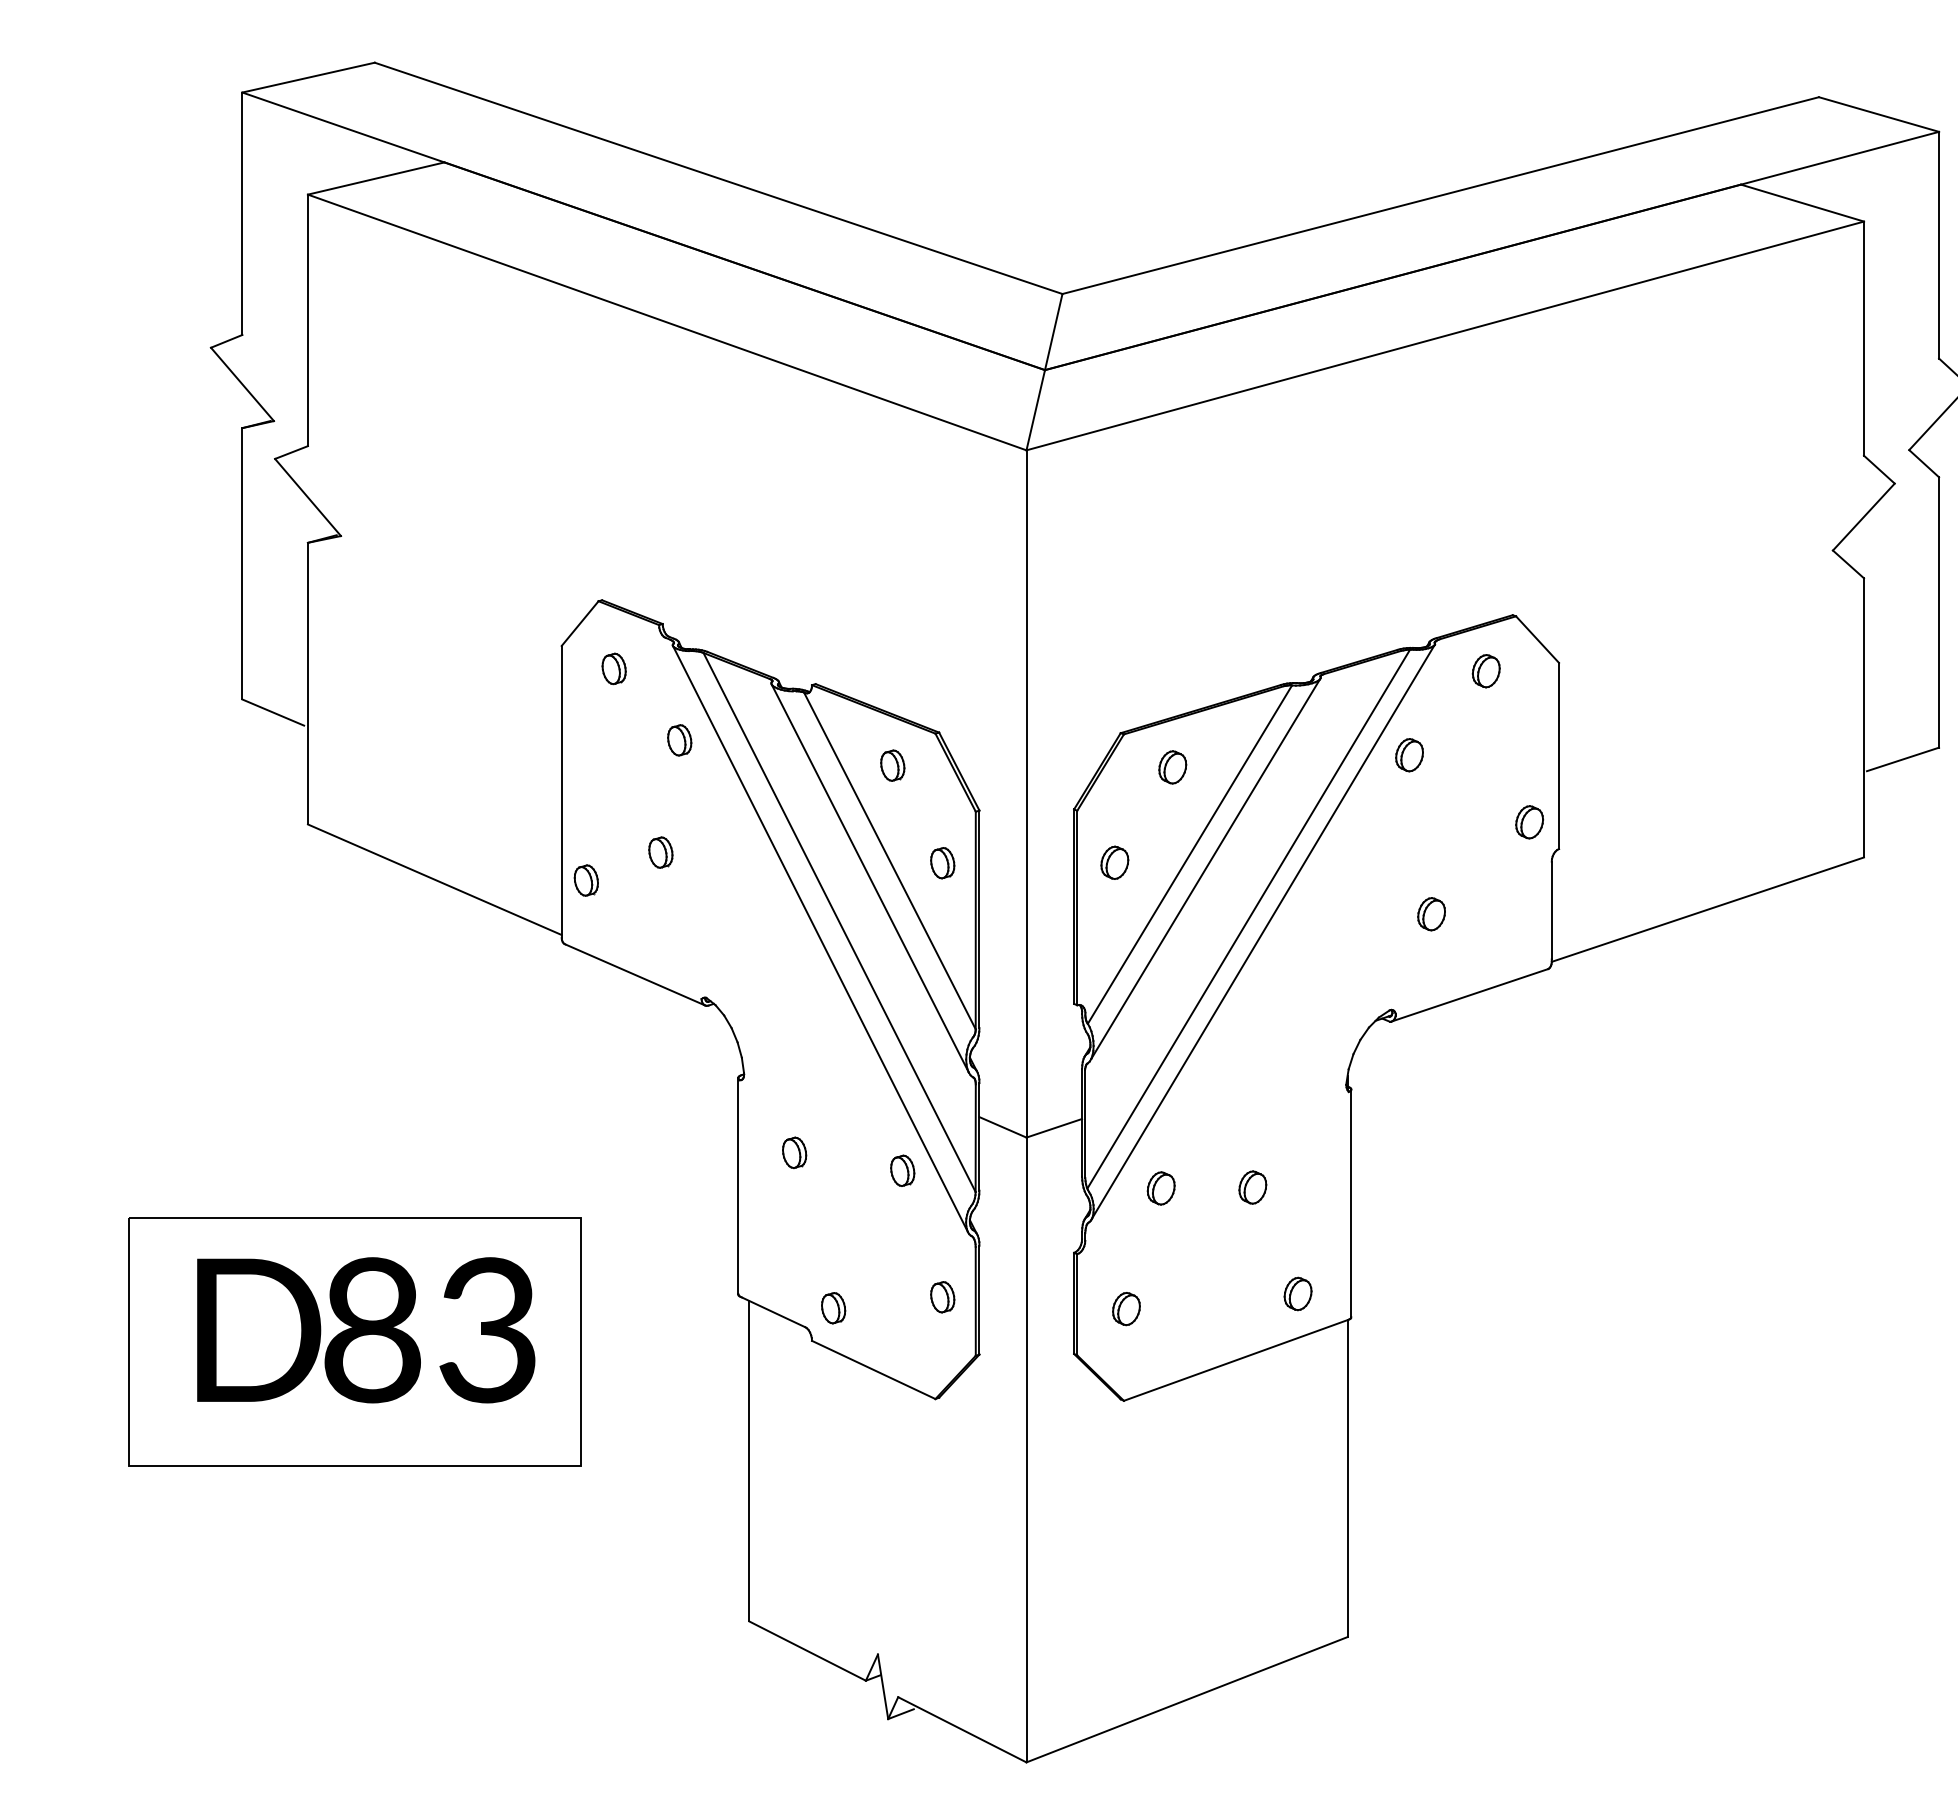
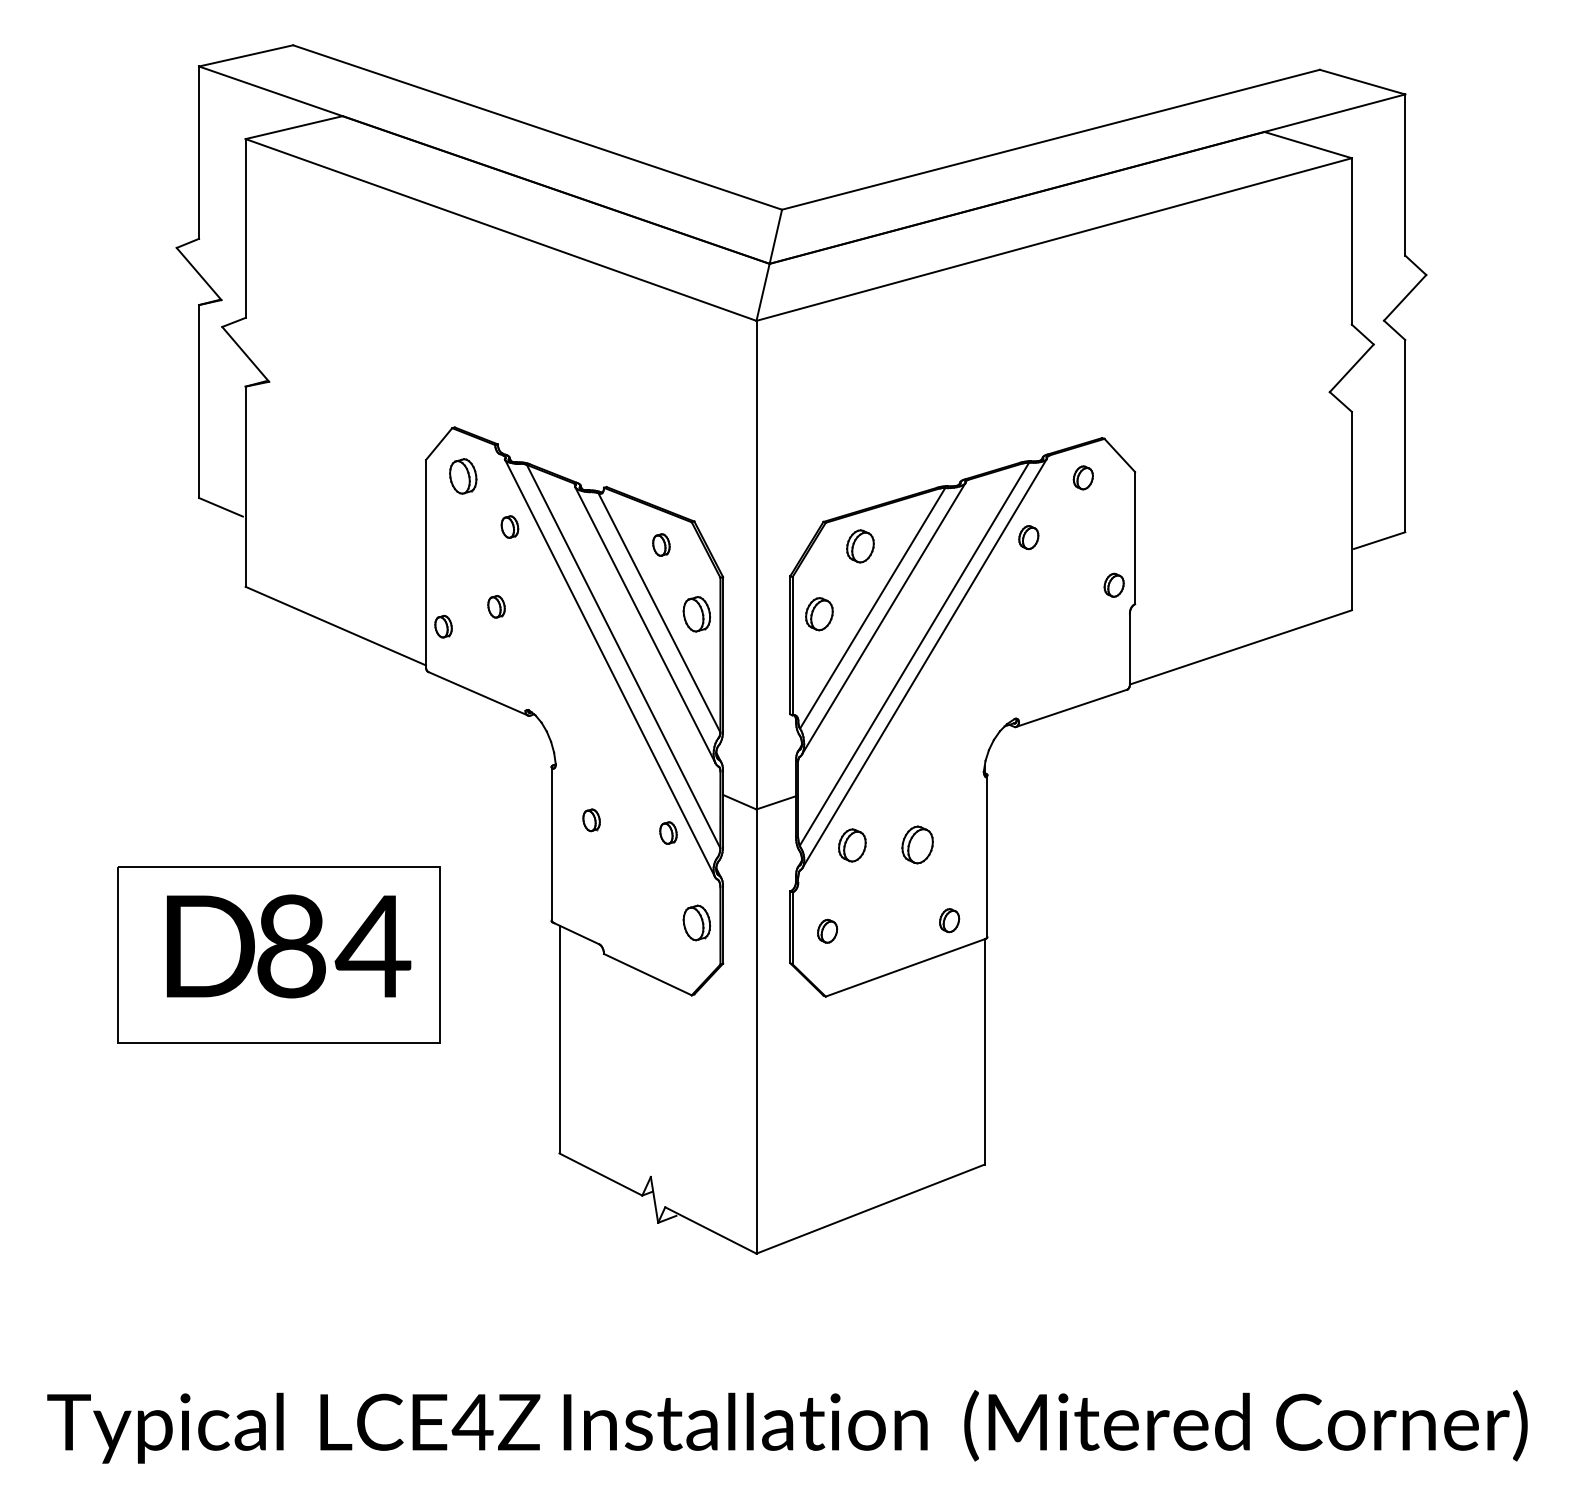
part: (614, 667) -> (463, 475), size x1.6
part: (1172, 766) -> (860, 545), size x1.4
part: (1113, 861) -> (818, 613), size x1.4
part: (942, 863) -> (696, 614), size x1.6
part: (1431, 913) -> (1044, 650), removed
part: (1251, 1186) -> (916, 844), size x1.6
part: (1160, 1188) -> (851, 845), size x1.4
part: (942, 1296) -> (696, 922), size x1.6
part: (833, 1307) -> (619, 930), removed
text: (486, 1330) -> (372, 946), 83 -> 84

